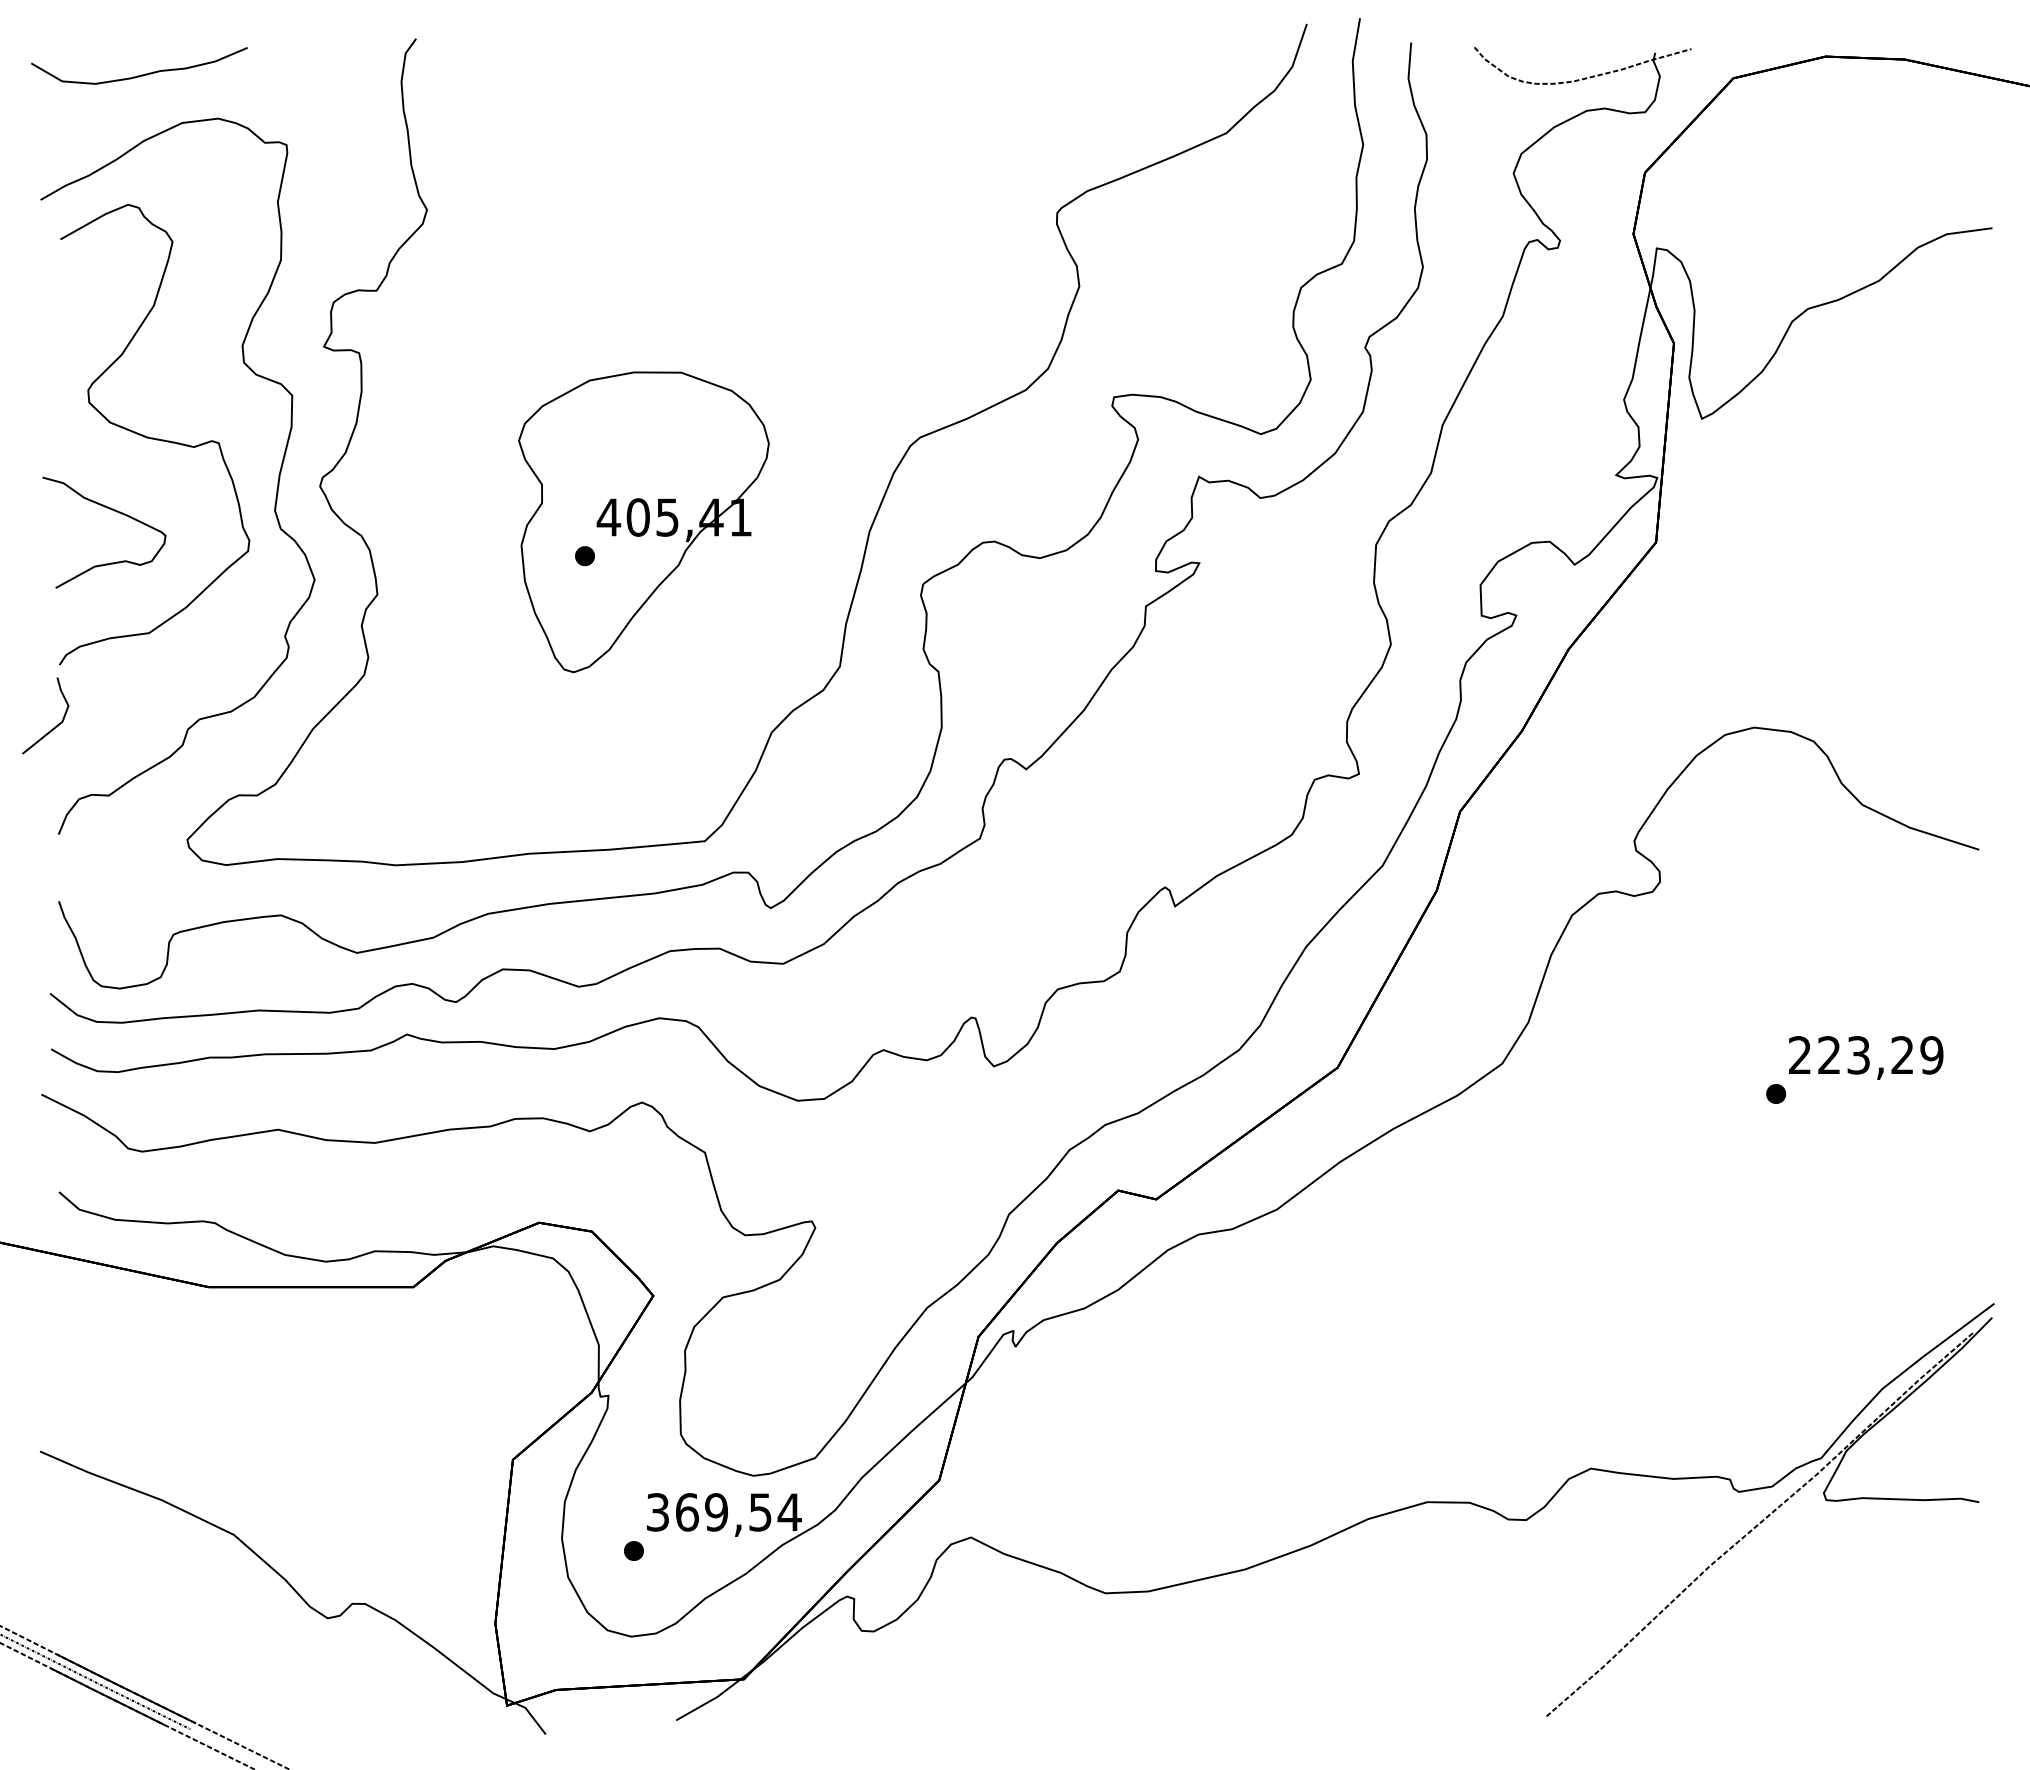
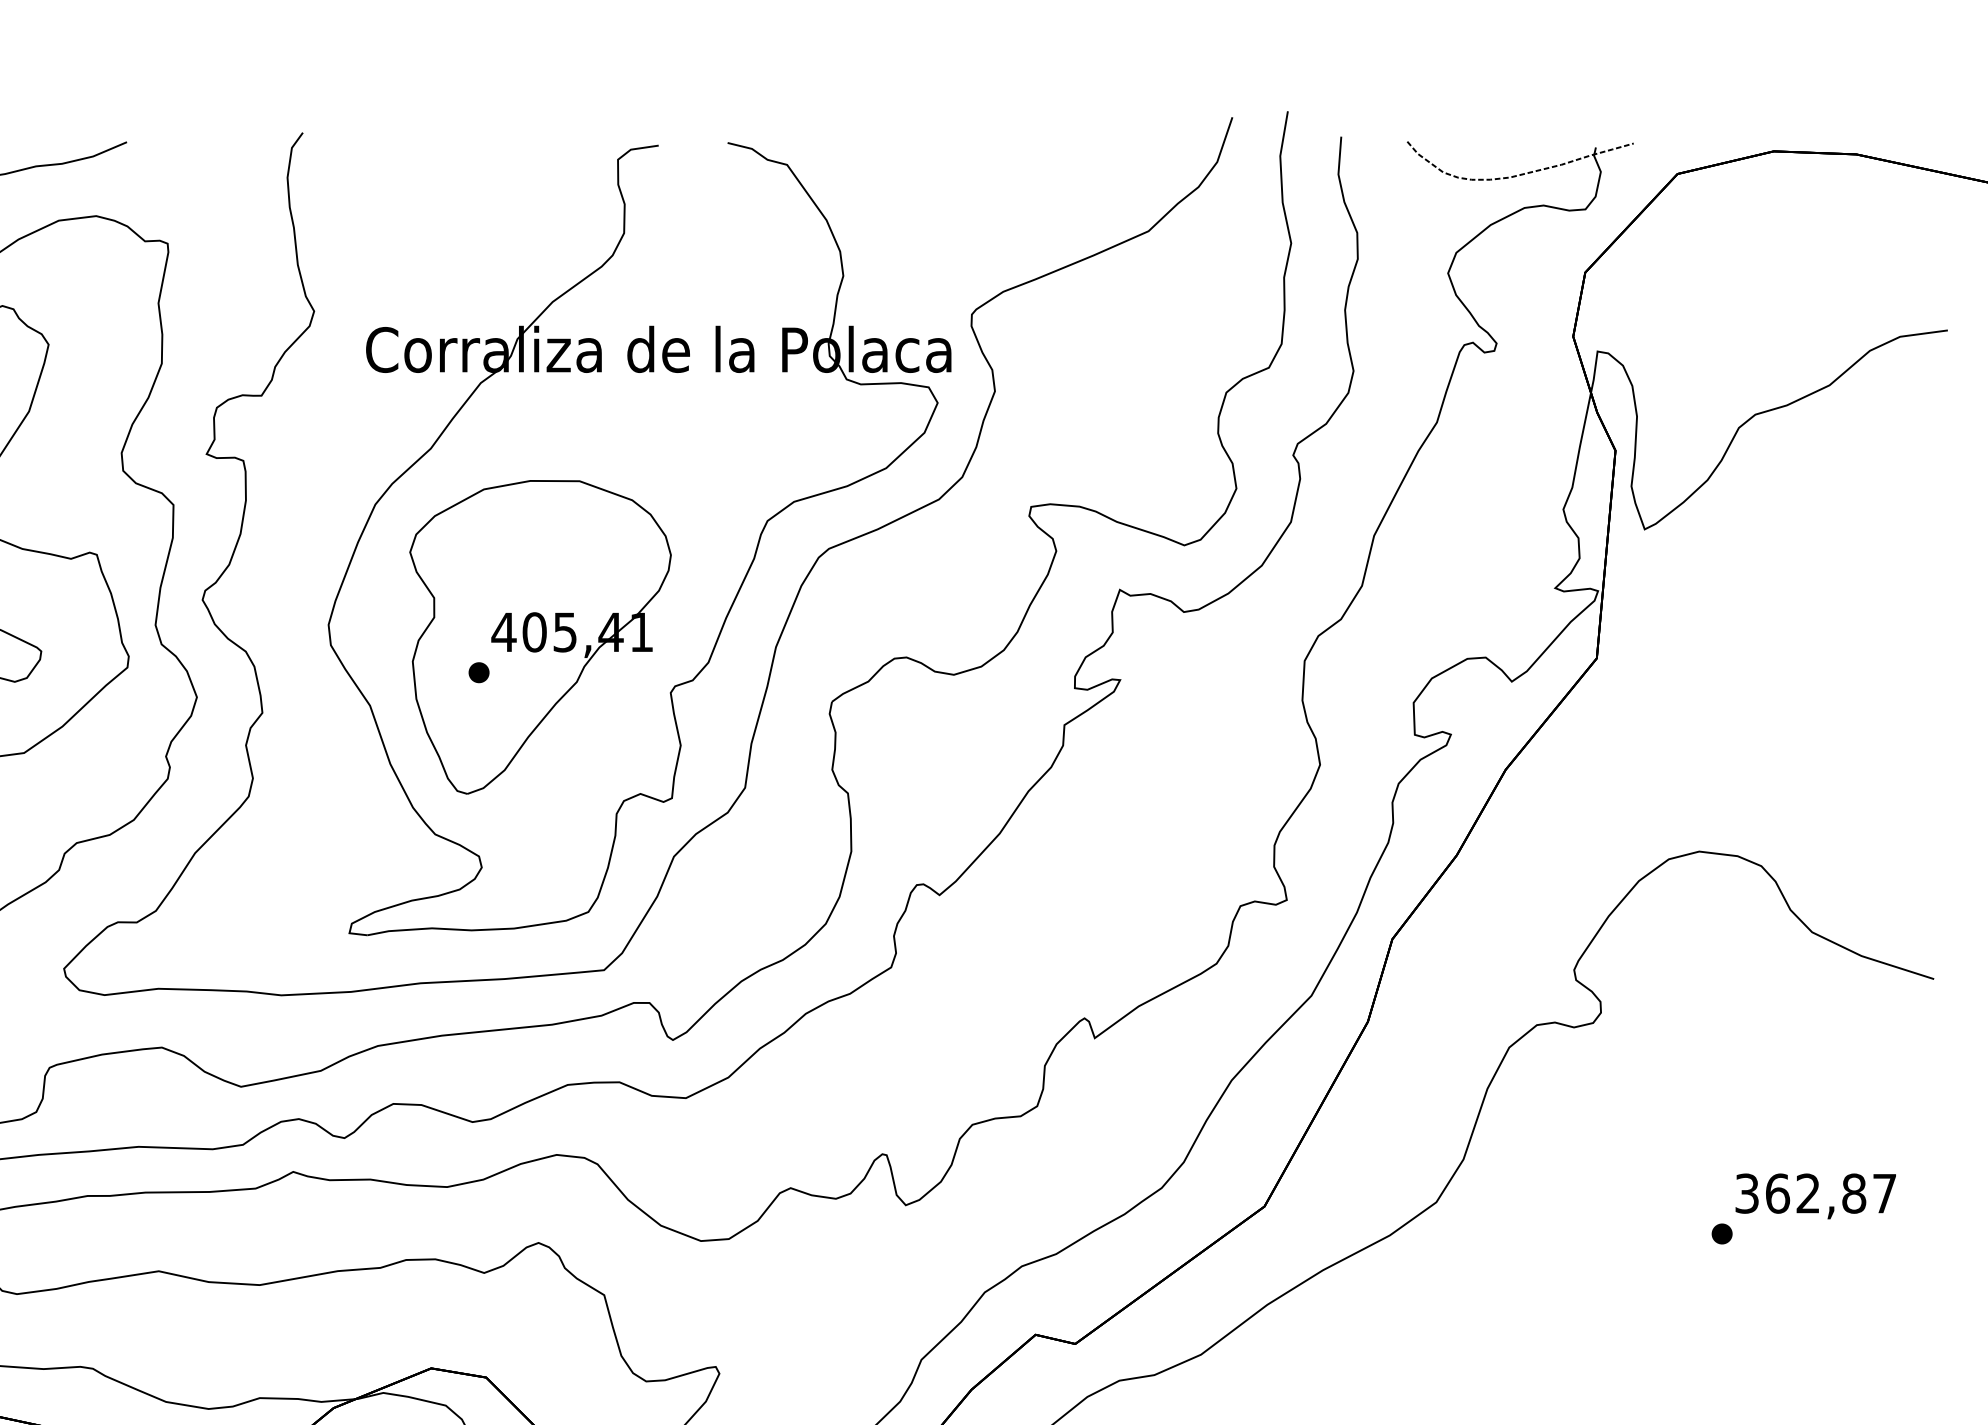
part: (837, 467) -> (742, 580), added
text: (1866, 1055) -> (1816, 1193), 223,29 -> 362,87

